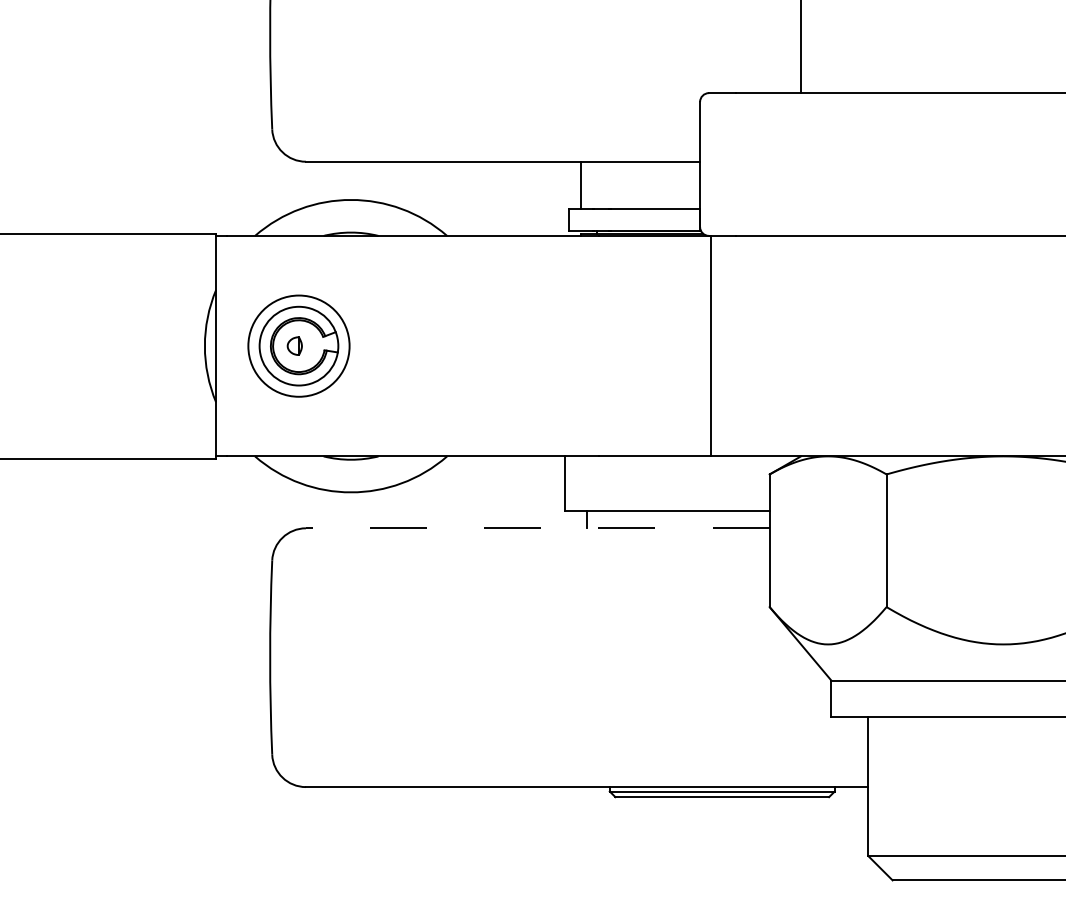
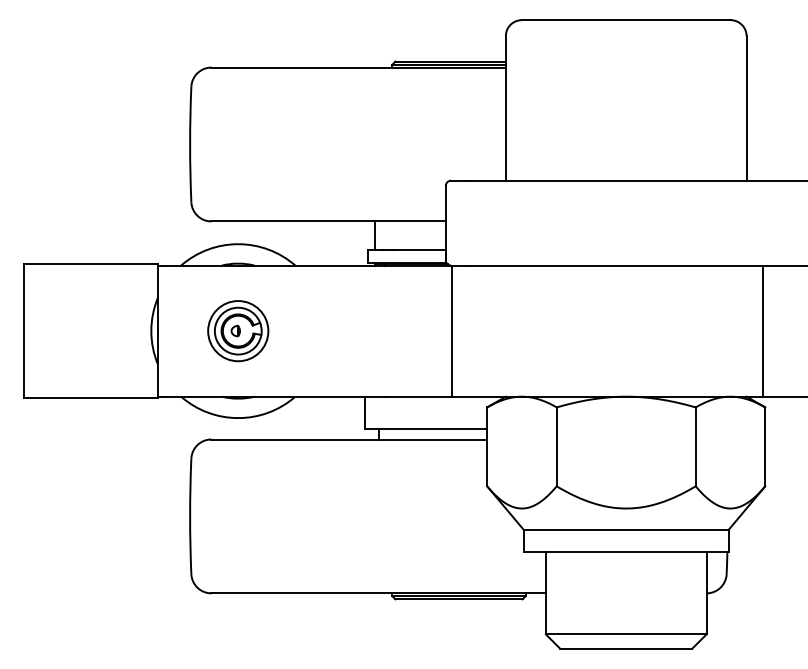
part: (299, 346) -> (238, 331), moved
line: (538, 528) -> (349, 439), dashed -> solid

